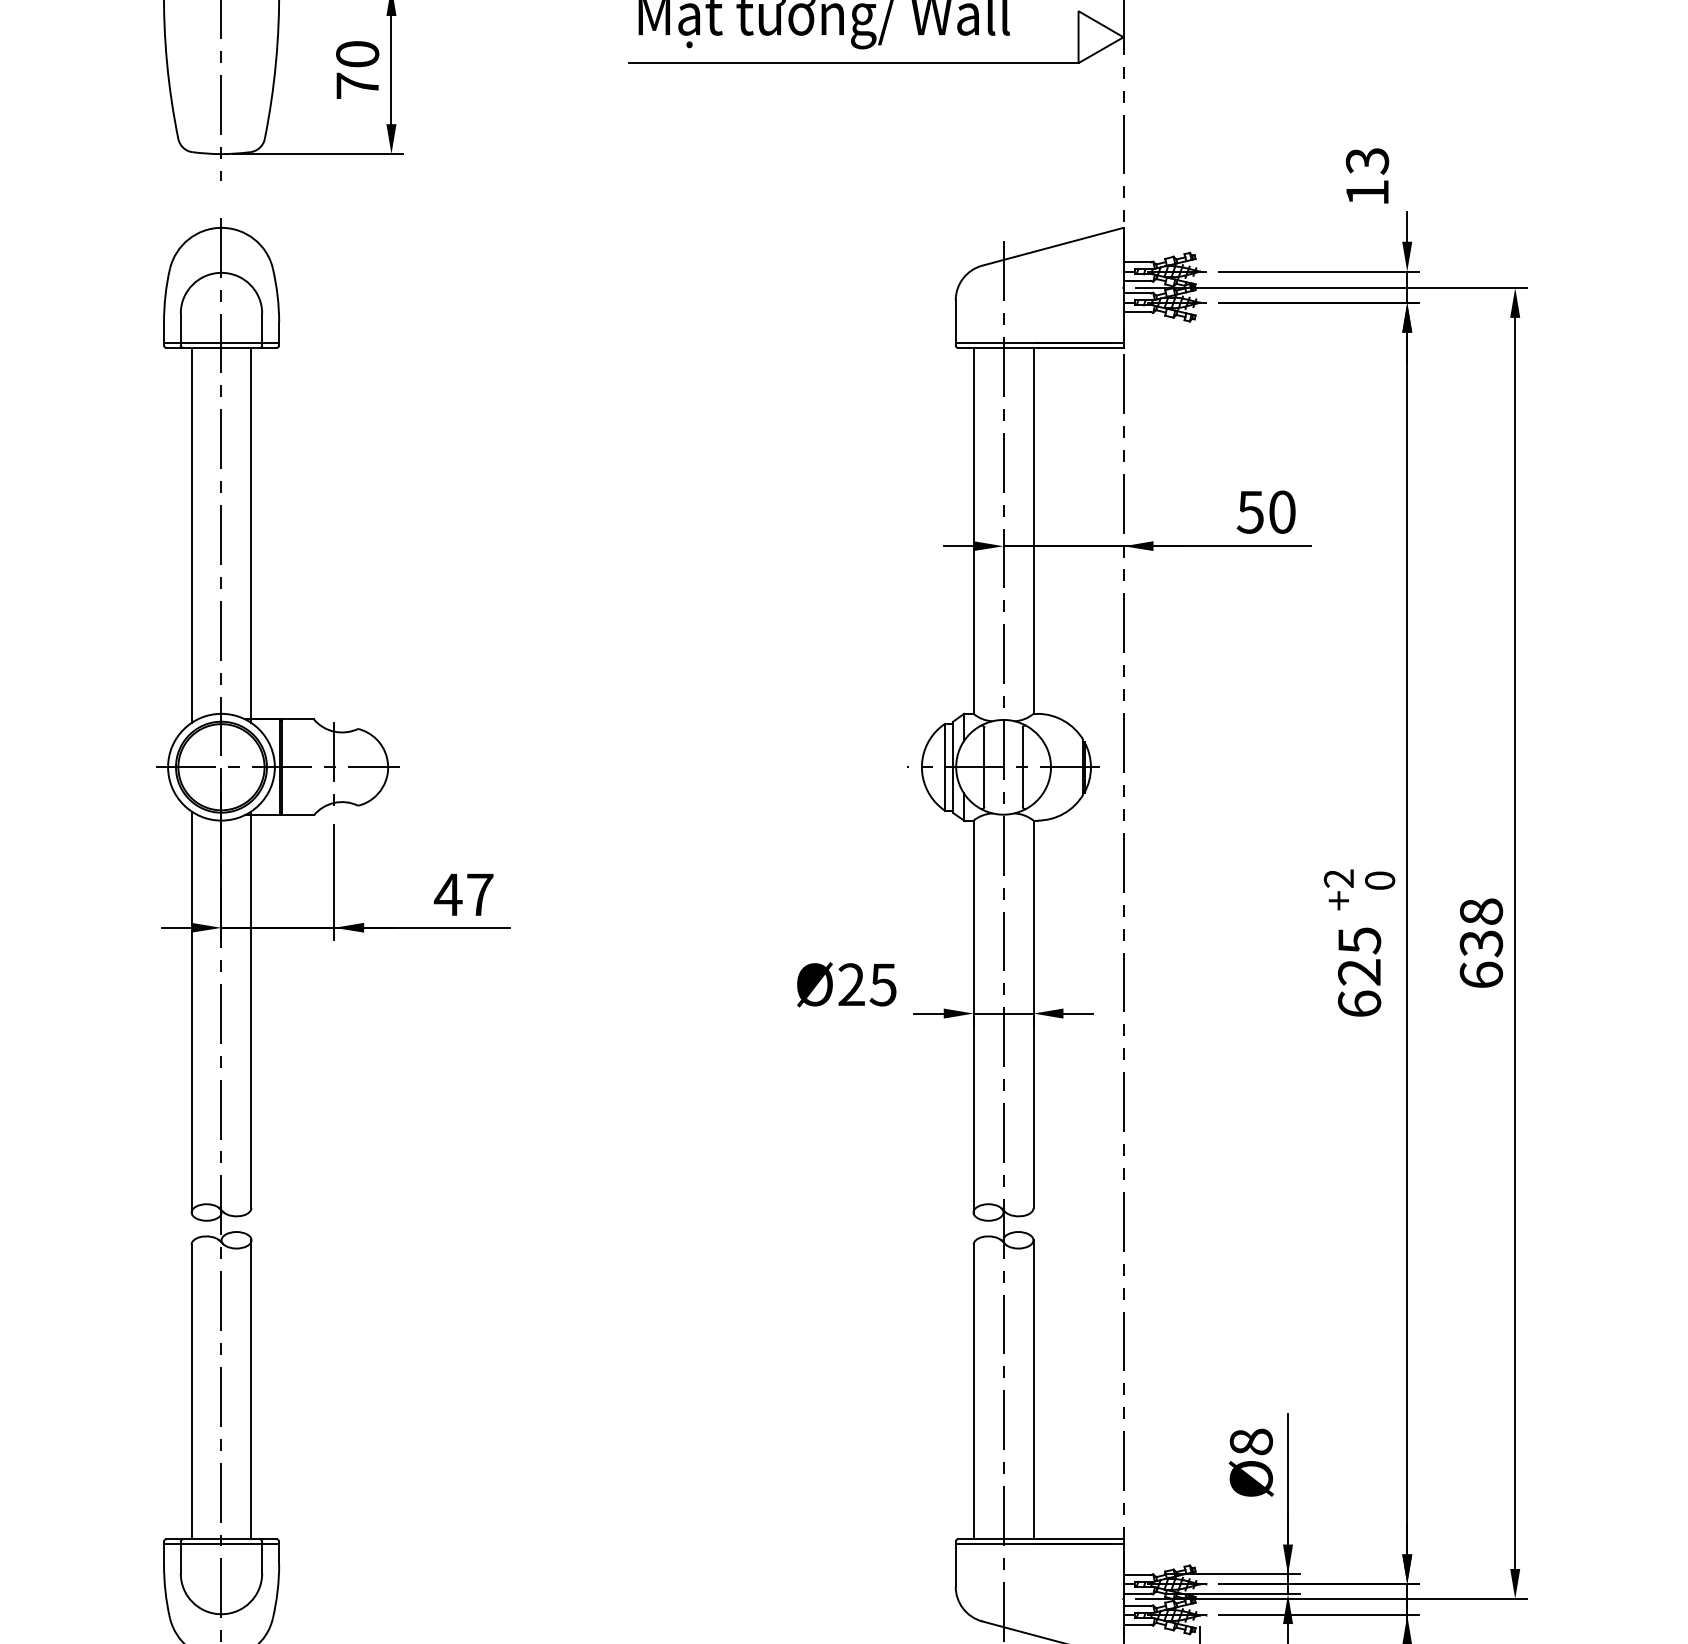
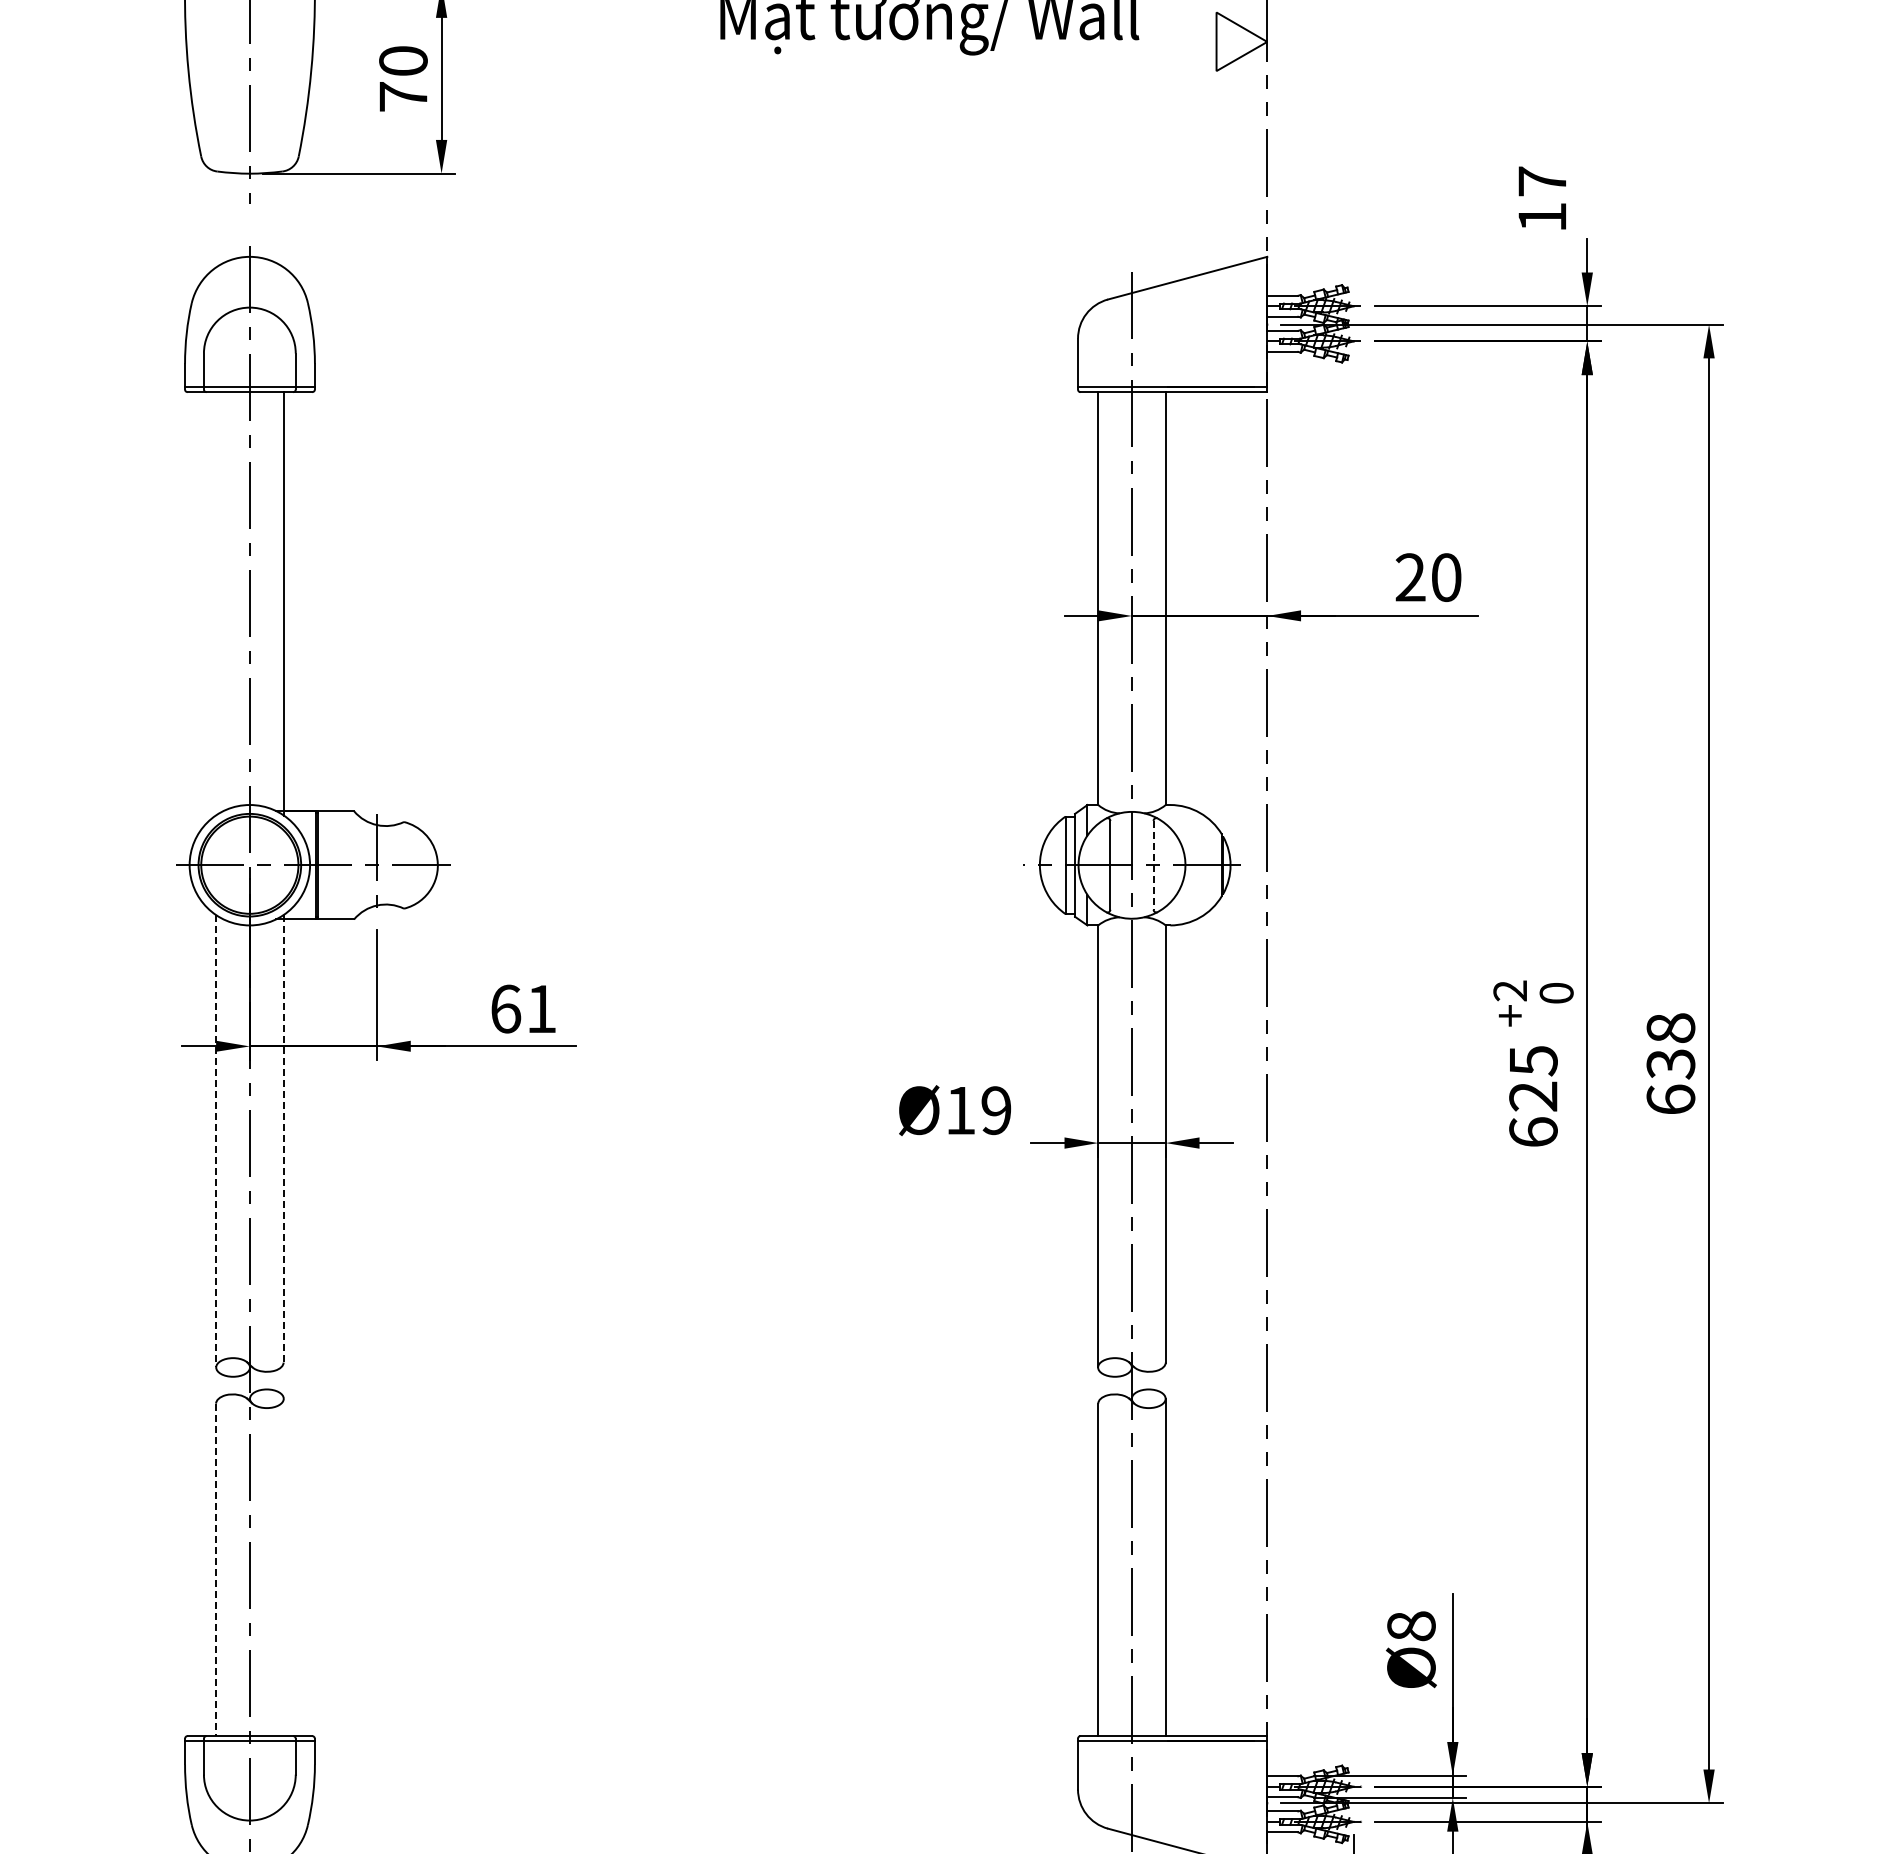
line: (853, 63) -> (962, 71), removed
text: (1367, 161) -> (1542, 181), 13 -> 17
text: (1250, 512) -> (1410, 577), 50 -> 20
line: (191, 535) -> (216, 603), removed
line: (1022, 767) -> (1153, 865), solid -> dashed
text: (463, 894) -> (522, 1008), 47 -> 61
text: (867, 984) -> (978, 1110), Ø25 -> Ø19
line: (251, 1009) -> (283, 1138), solid -> dashed
line: (191, 1012) -> (216, 1141), solid -> dashed
line: (251, 1389) -> (283, 1567), removed
line: (191, 1392) -> (216, 1570), solid -> dashed

